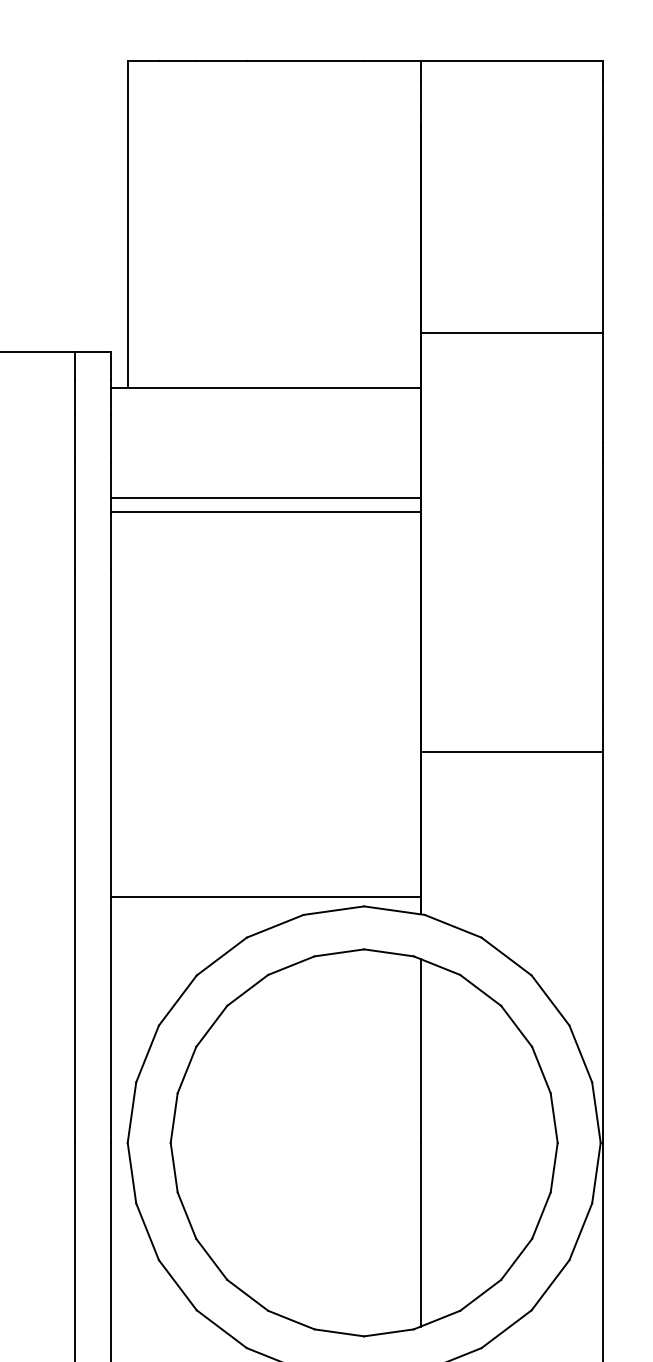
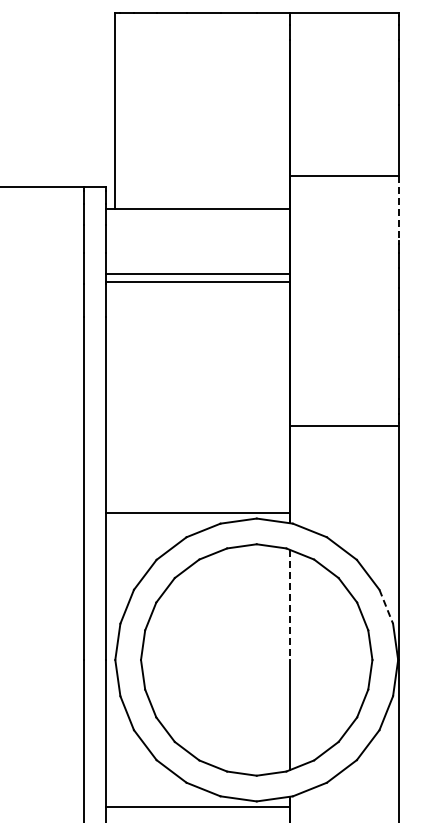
line: (602, 387) -> (399, 208), solid -> dashed
line: (420, 1051) -> (290, 605), solid -> dashed
line: (581, 1055) -> (386, 607), solid -> dashed

